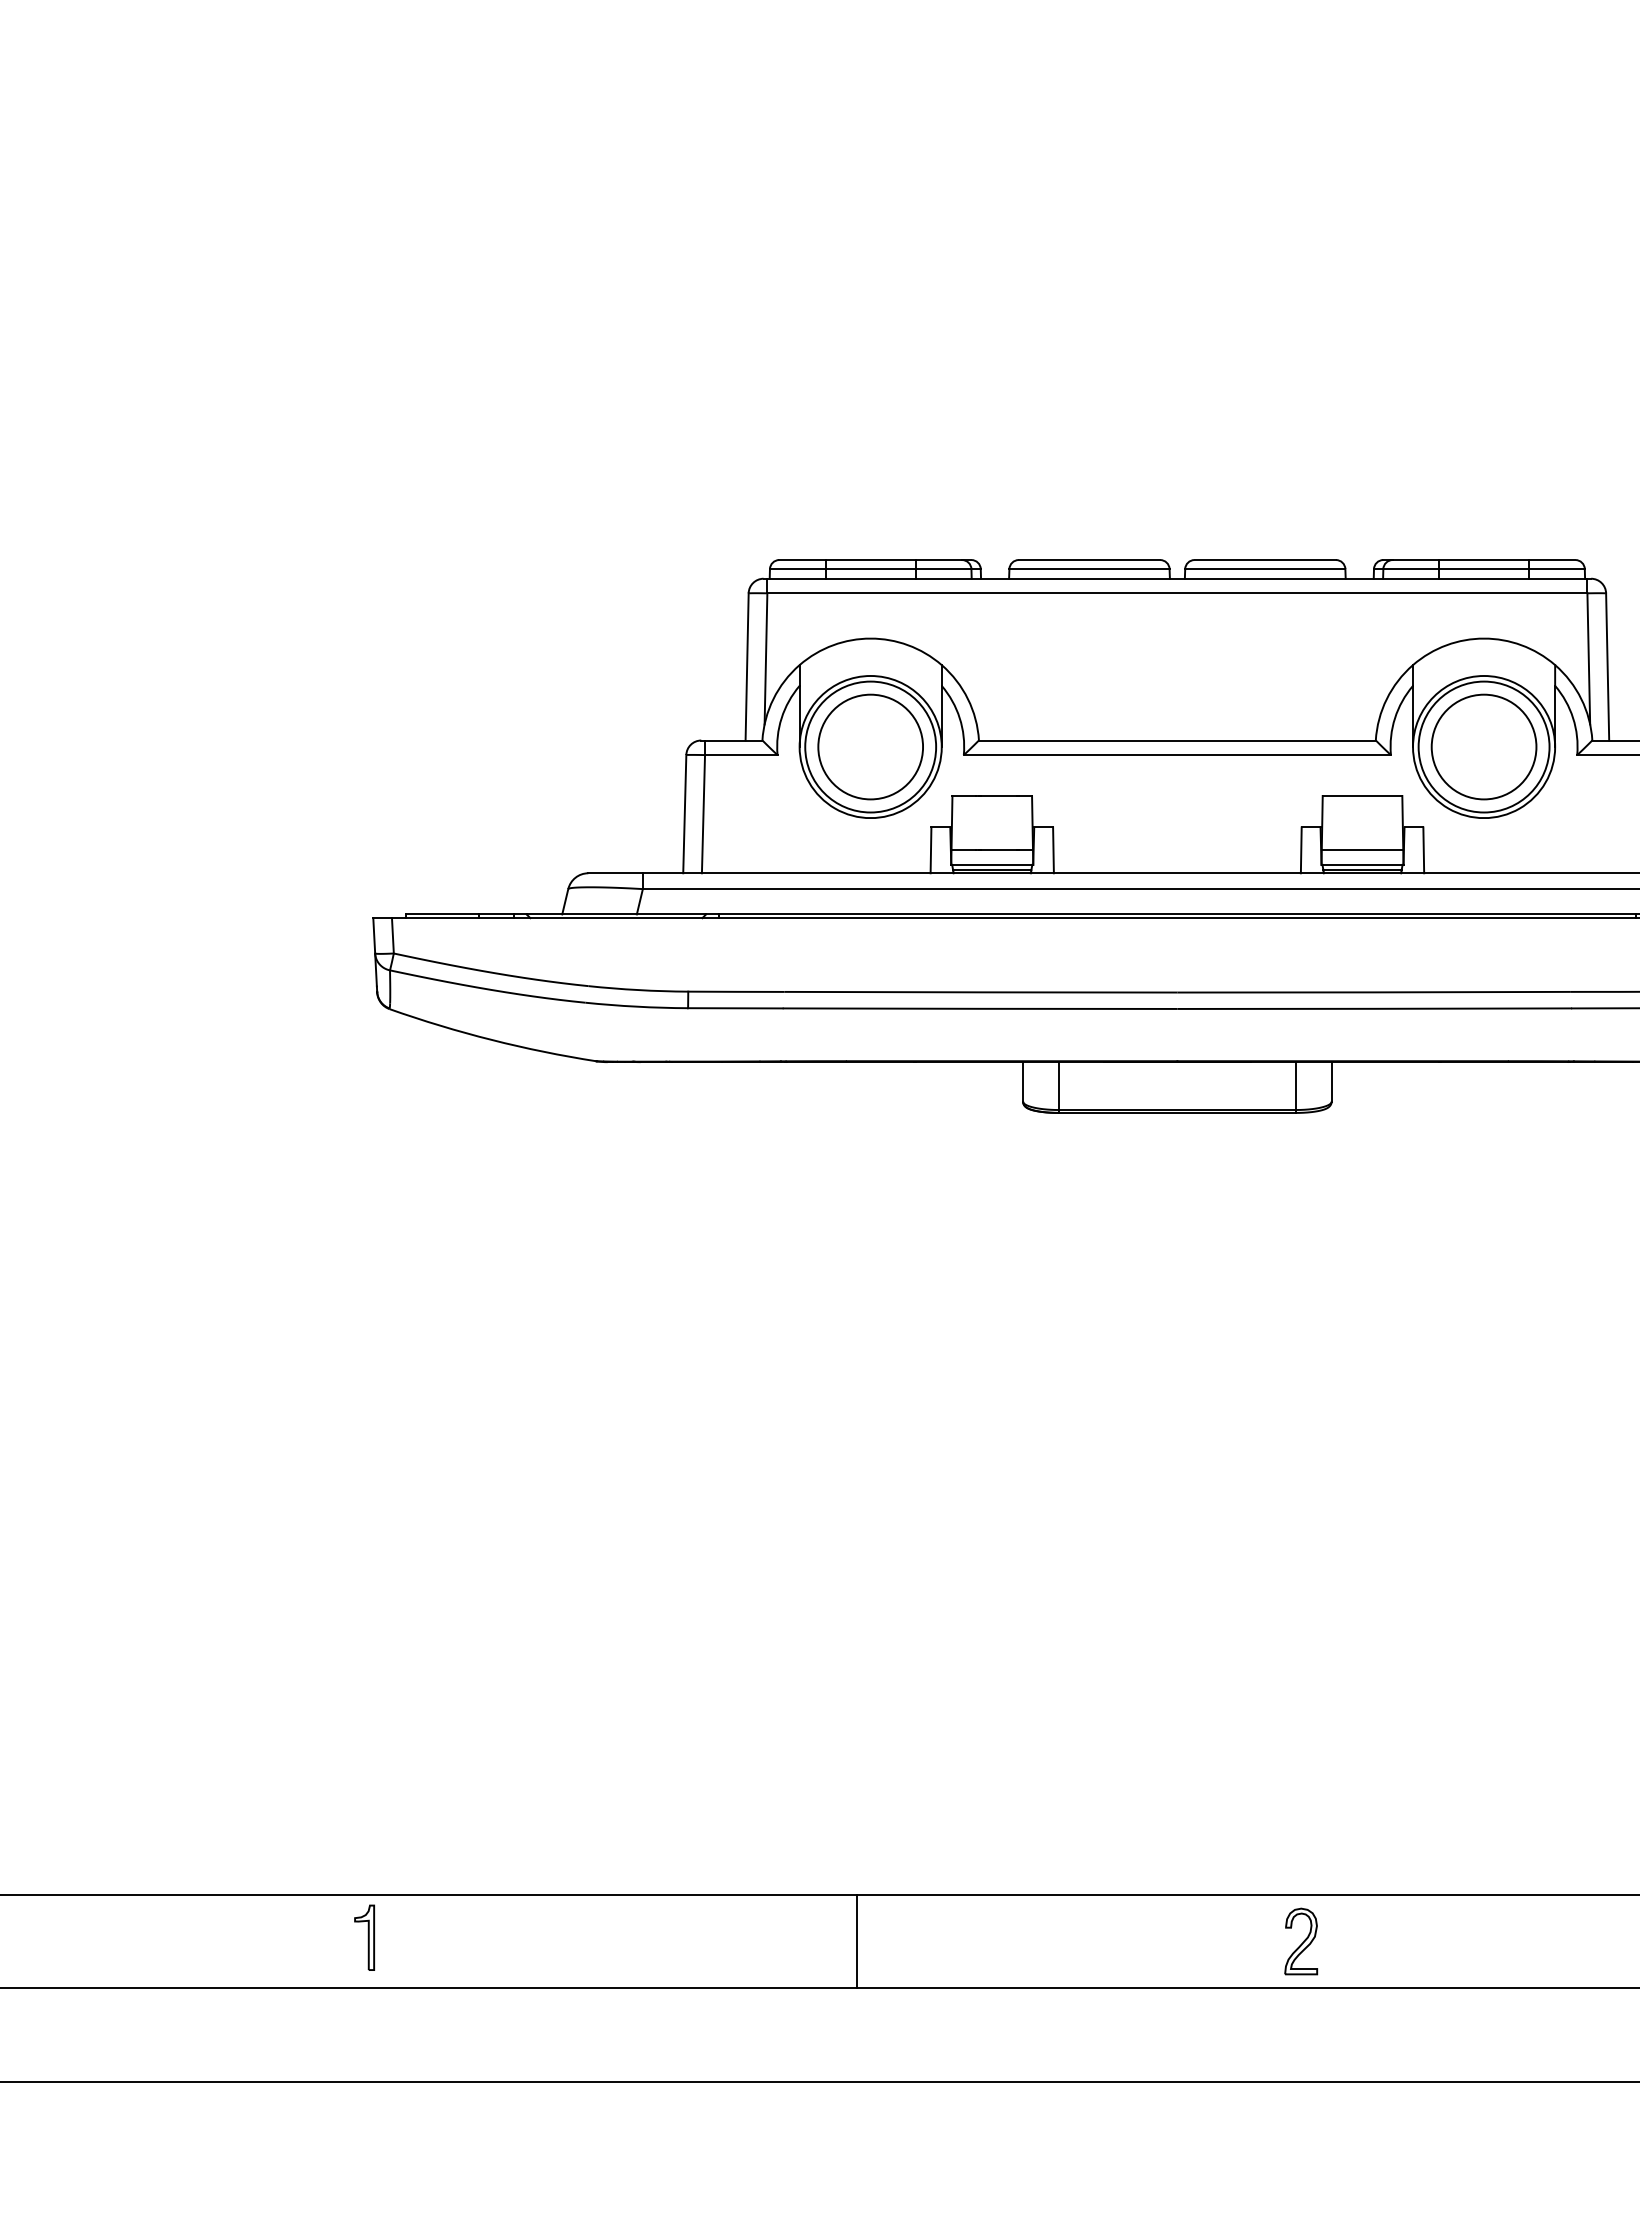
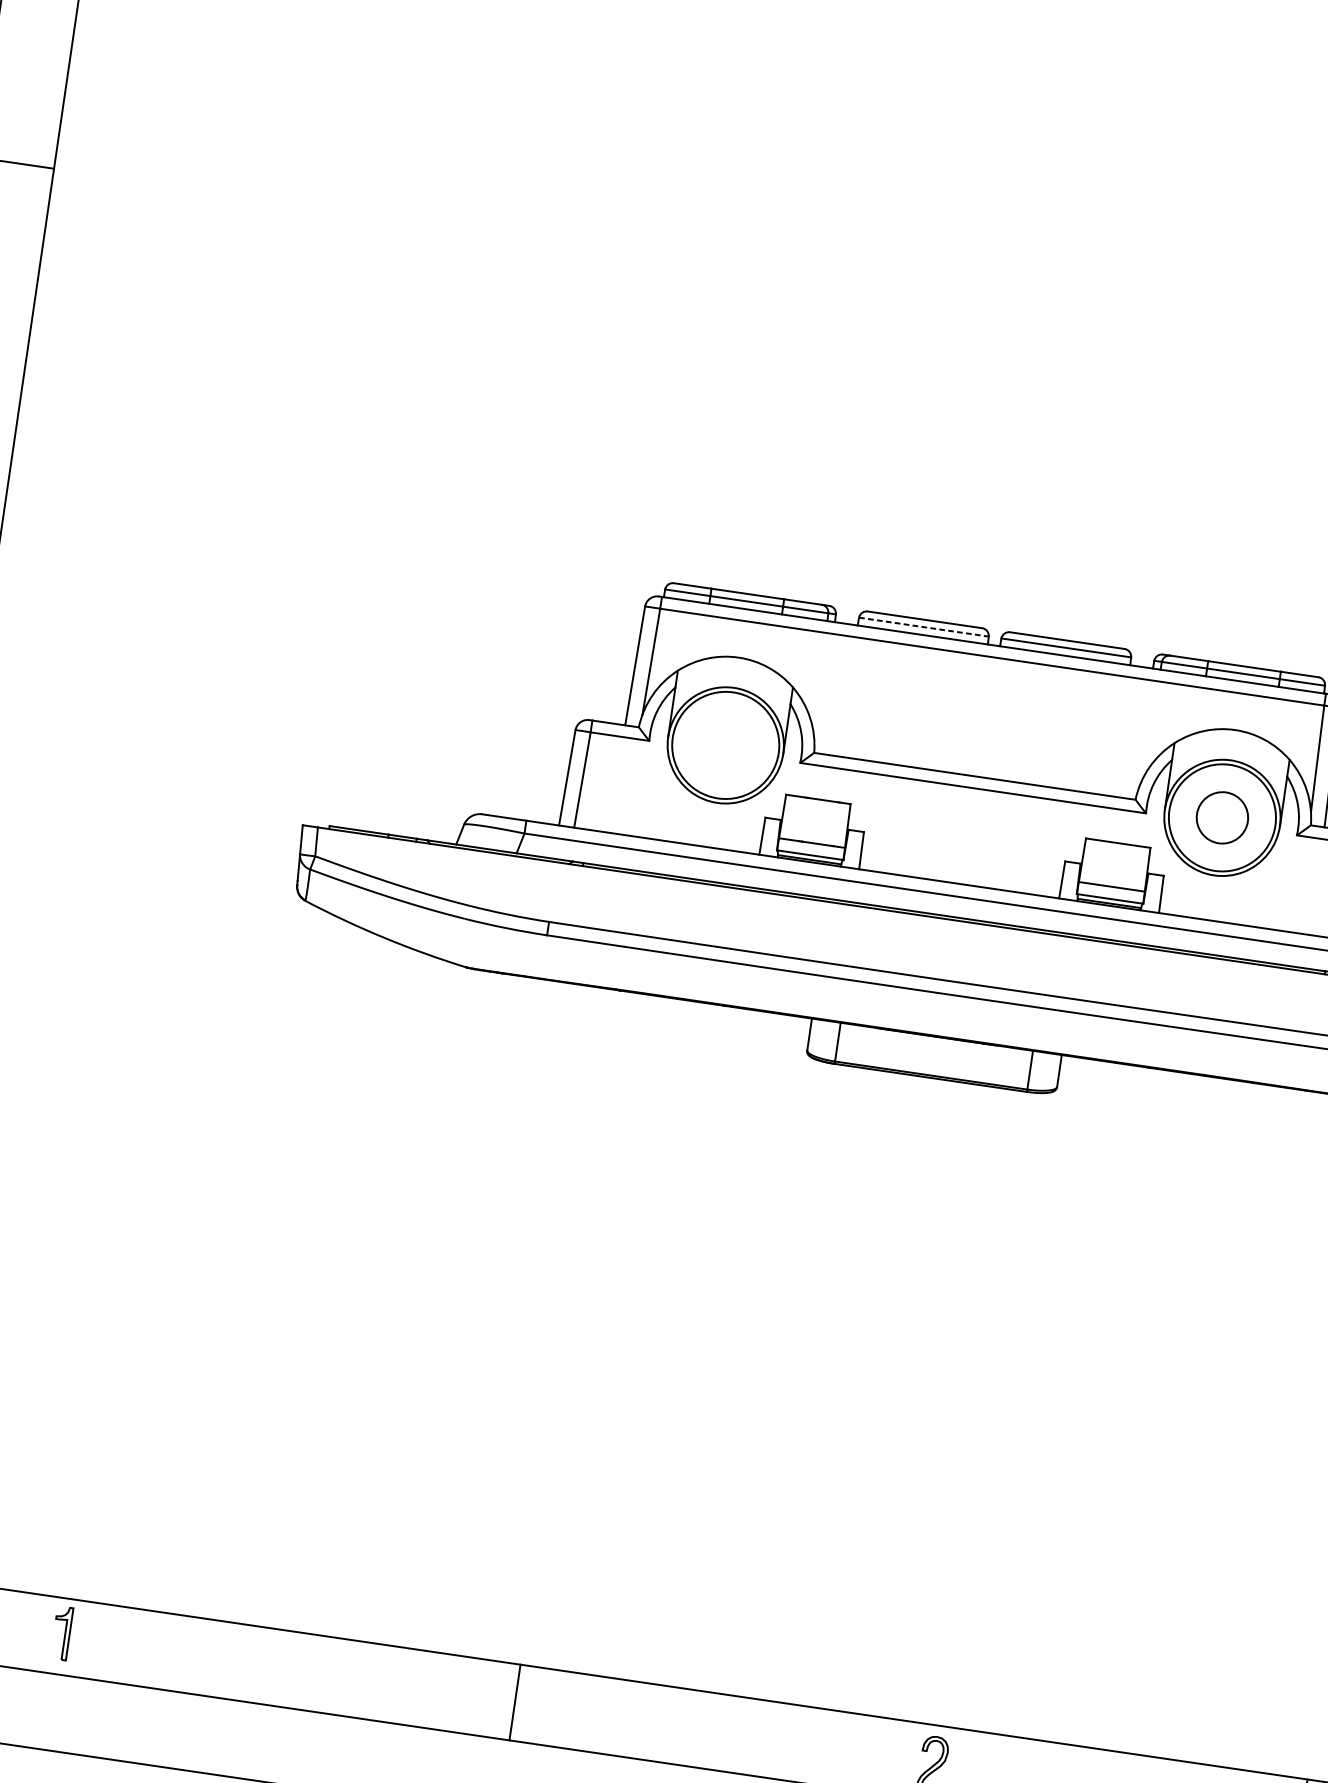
line: (1089, 569) -> (923, 627), solid -> dashed
circle: (870, 746) -> (725, 744), removed
circle: (1483, 746) -> (1222, 817), size x0.6
part: (364, 1937) -> (61, 1633), moved
line: (856, 1941) -> (514, 1702), moved

